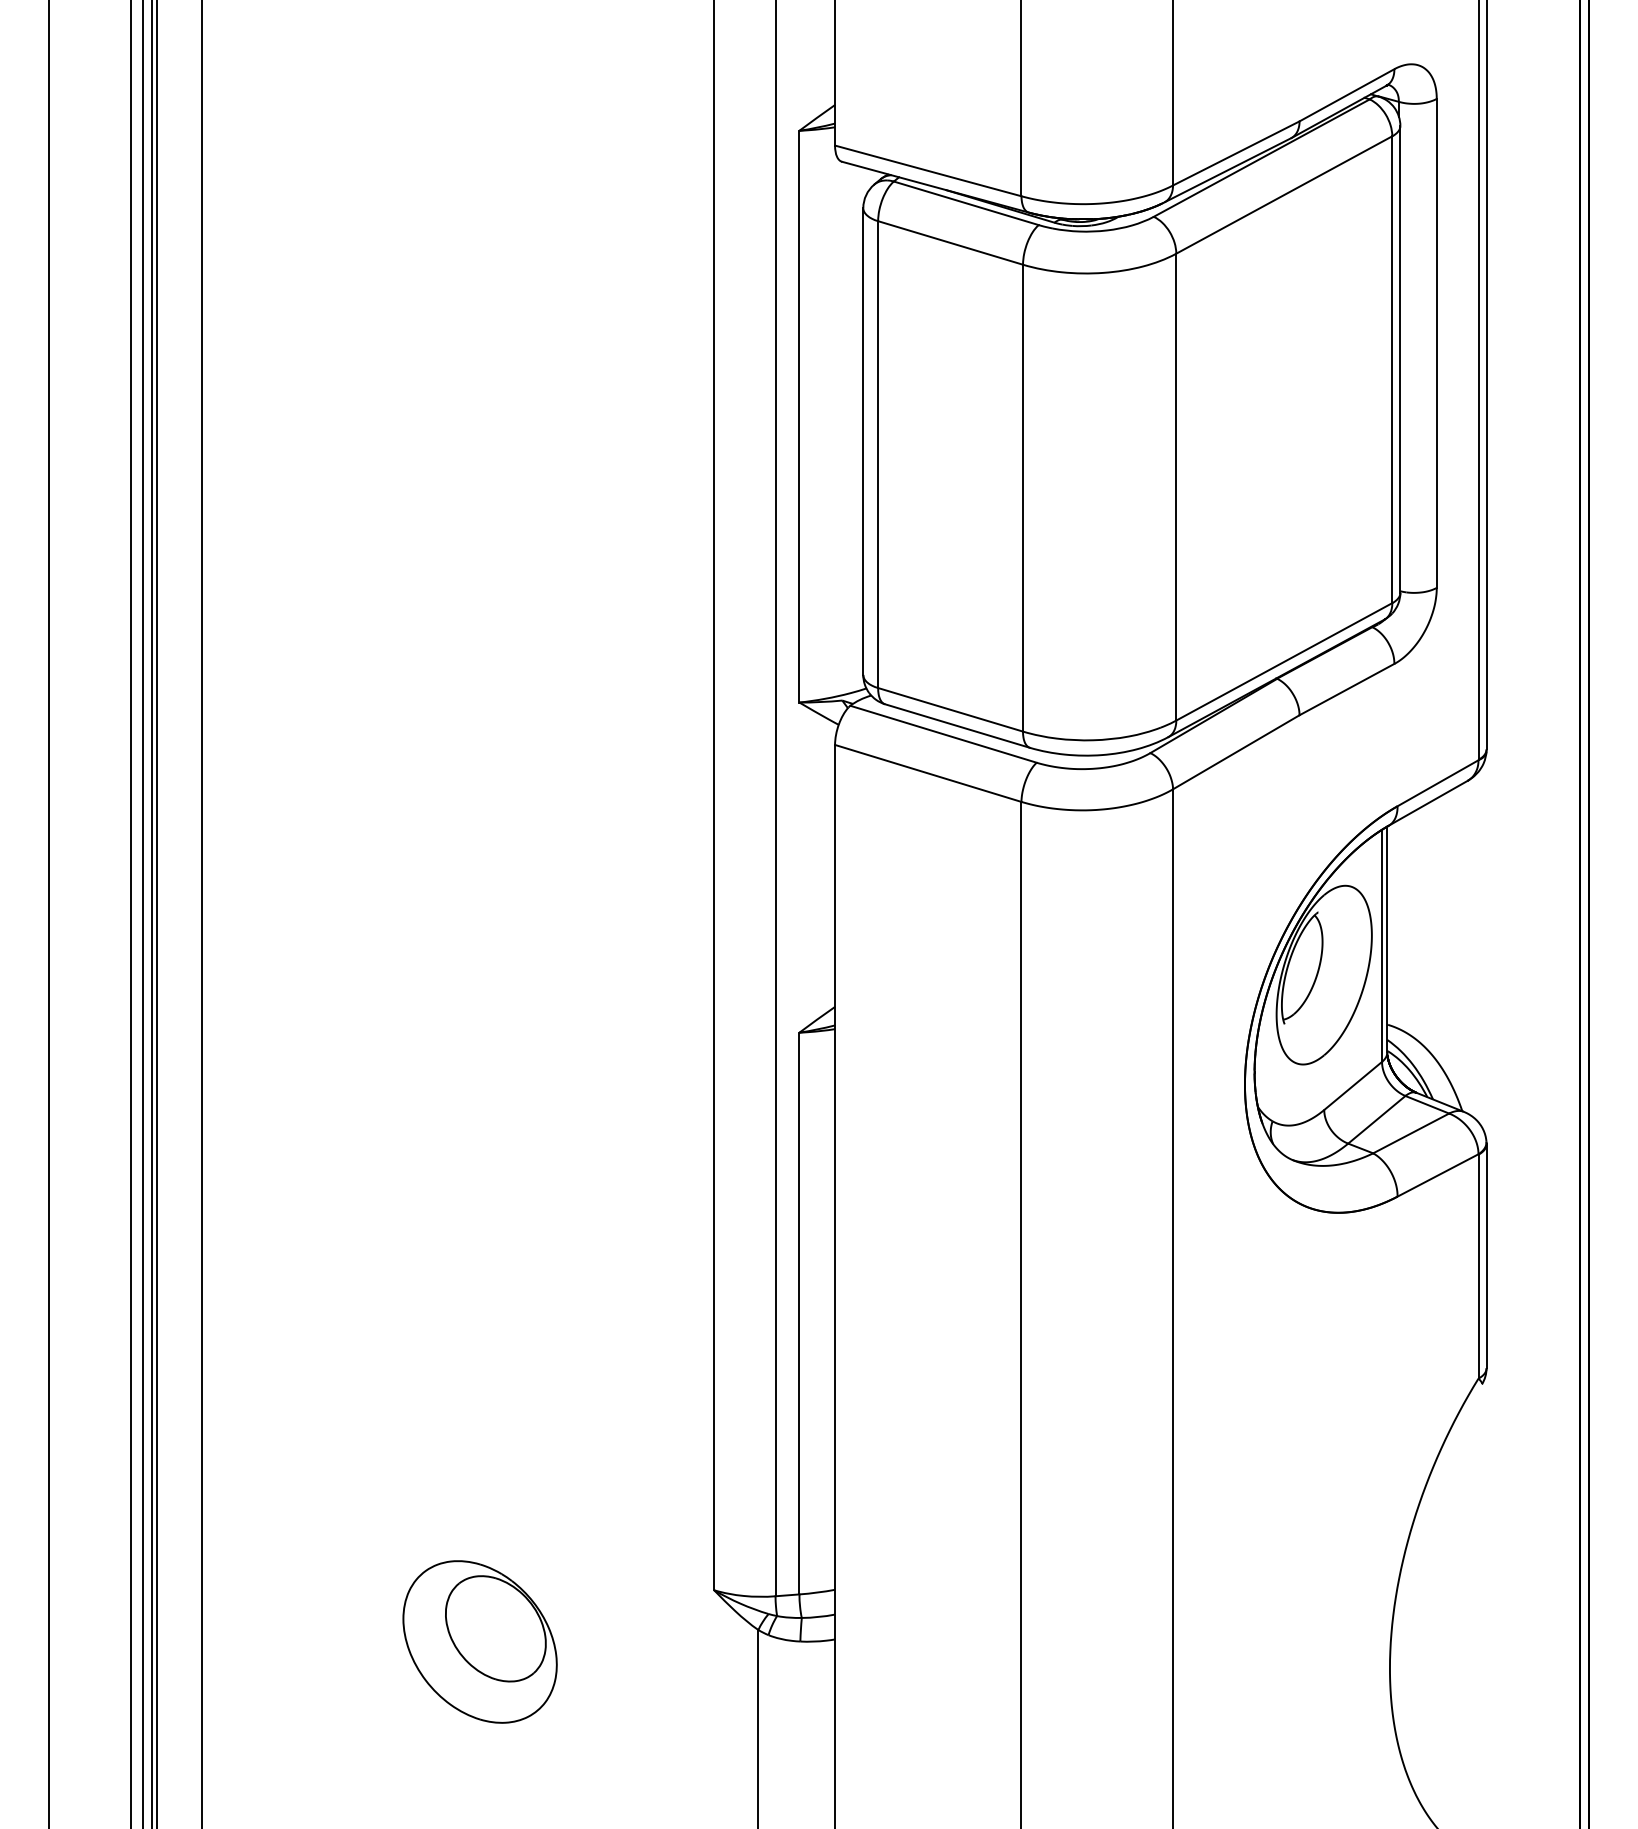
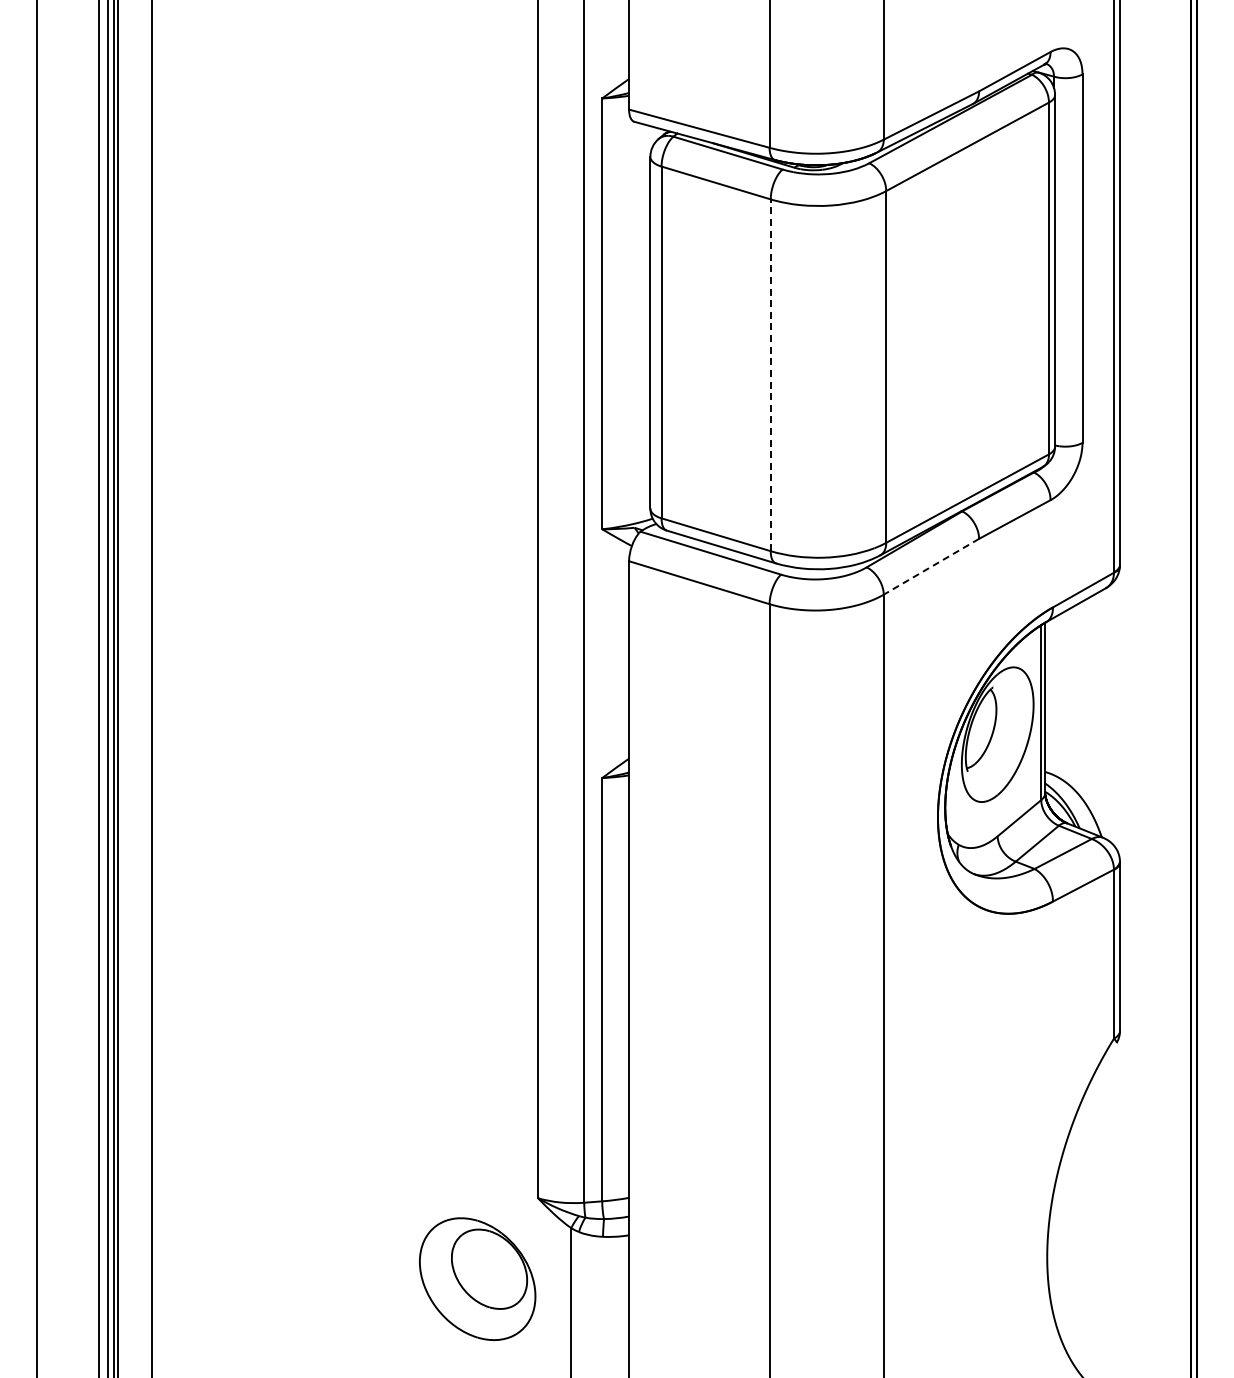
line: (1022, 498) -> (770, 375), solid -> dashed
line: (1236, 753) -> (931, 567), solid -> dashed
part: (479, 1641) -> (477, 1278), moved

